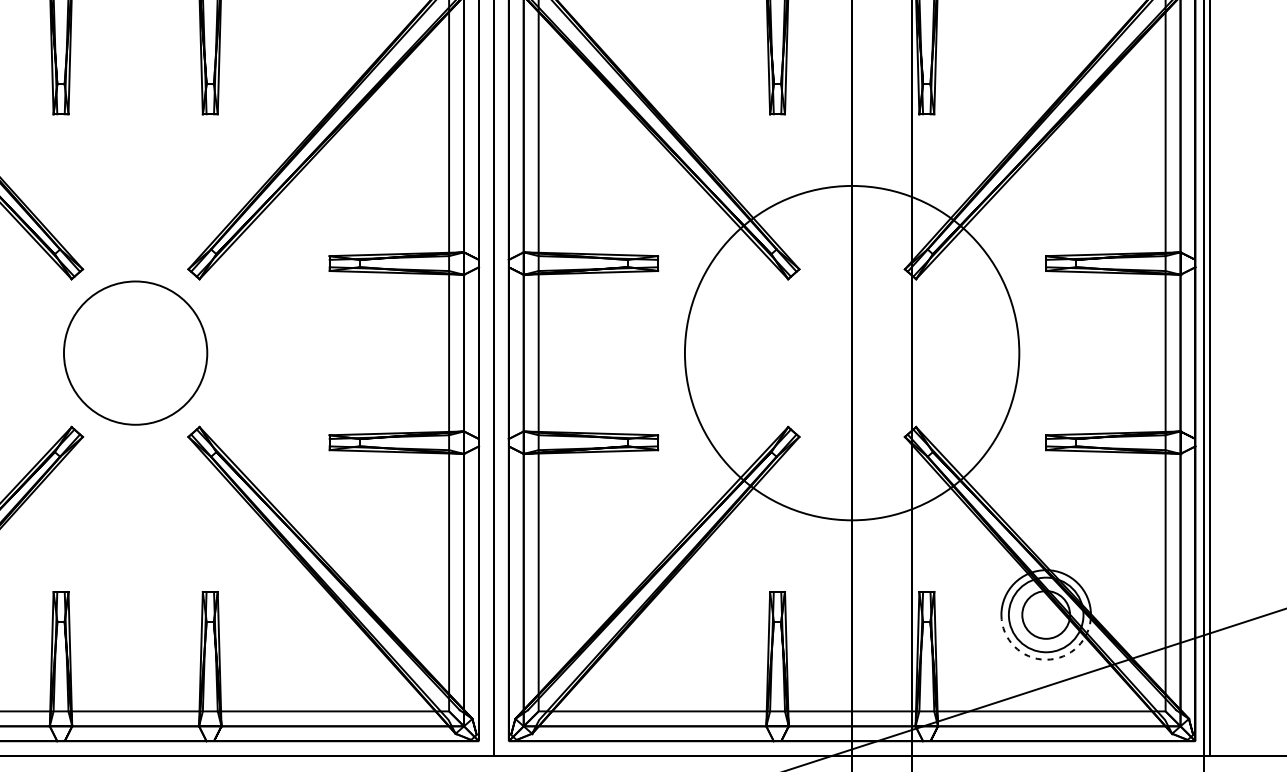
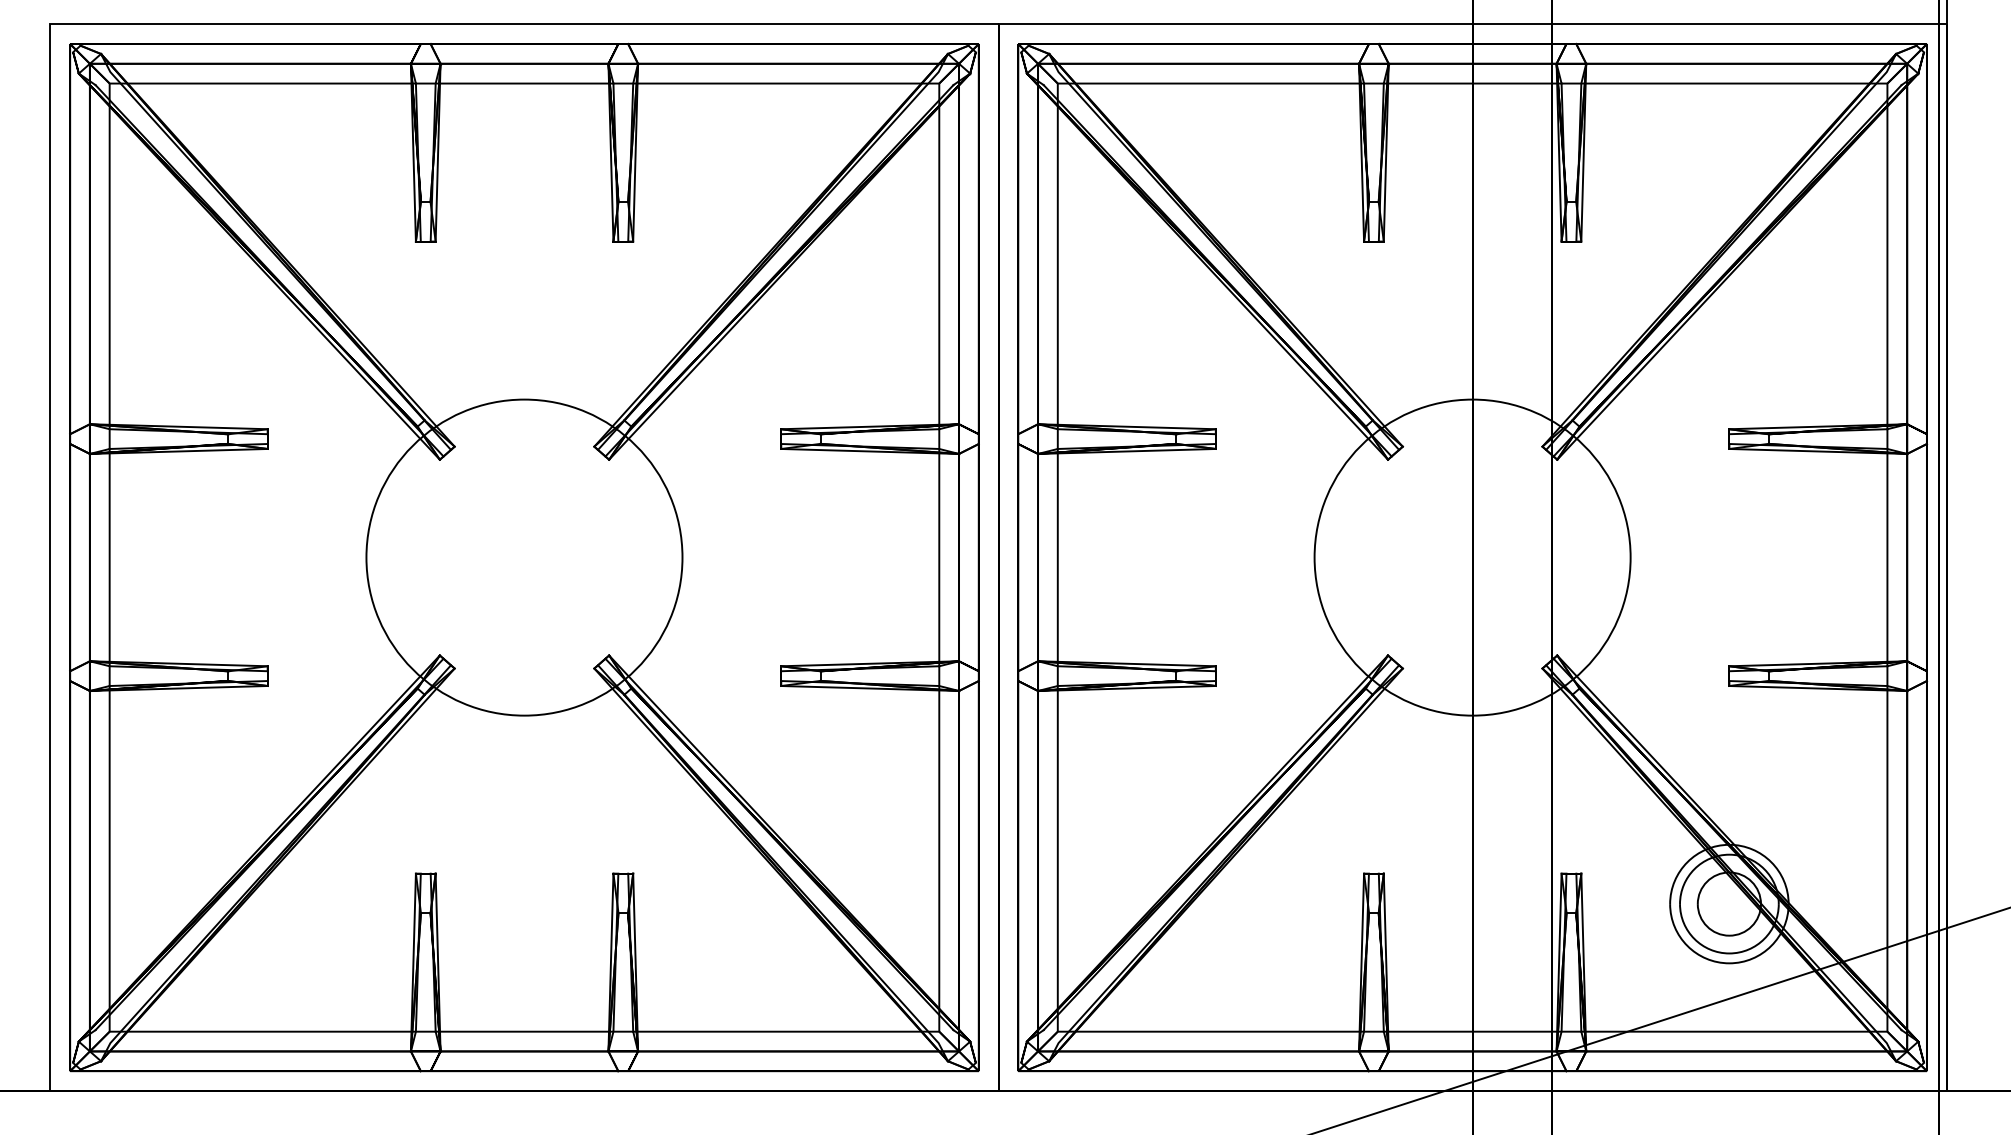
circle: (135, 353) -> (524, 557), size x1.67
circle: (852, 353) -> (1472, 557), size x0.71
arc: (1046, 659) -> (1729, 963), dashed -> solid

